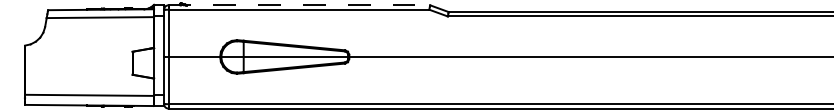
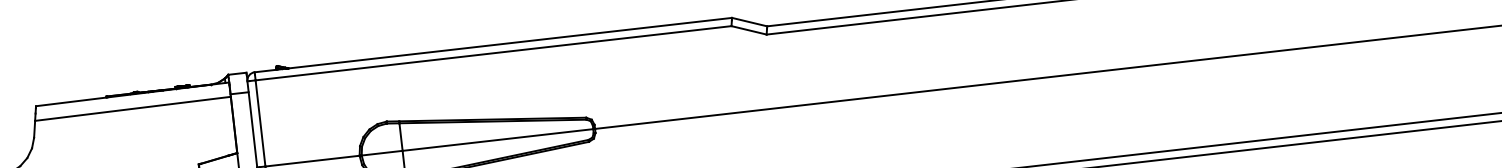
line: (299, 5) -> (493, 45), dashed -> solid

